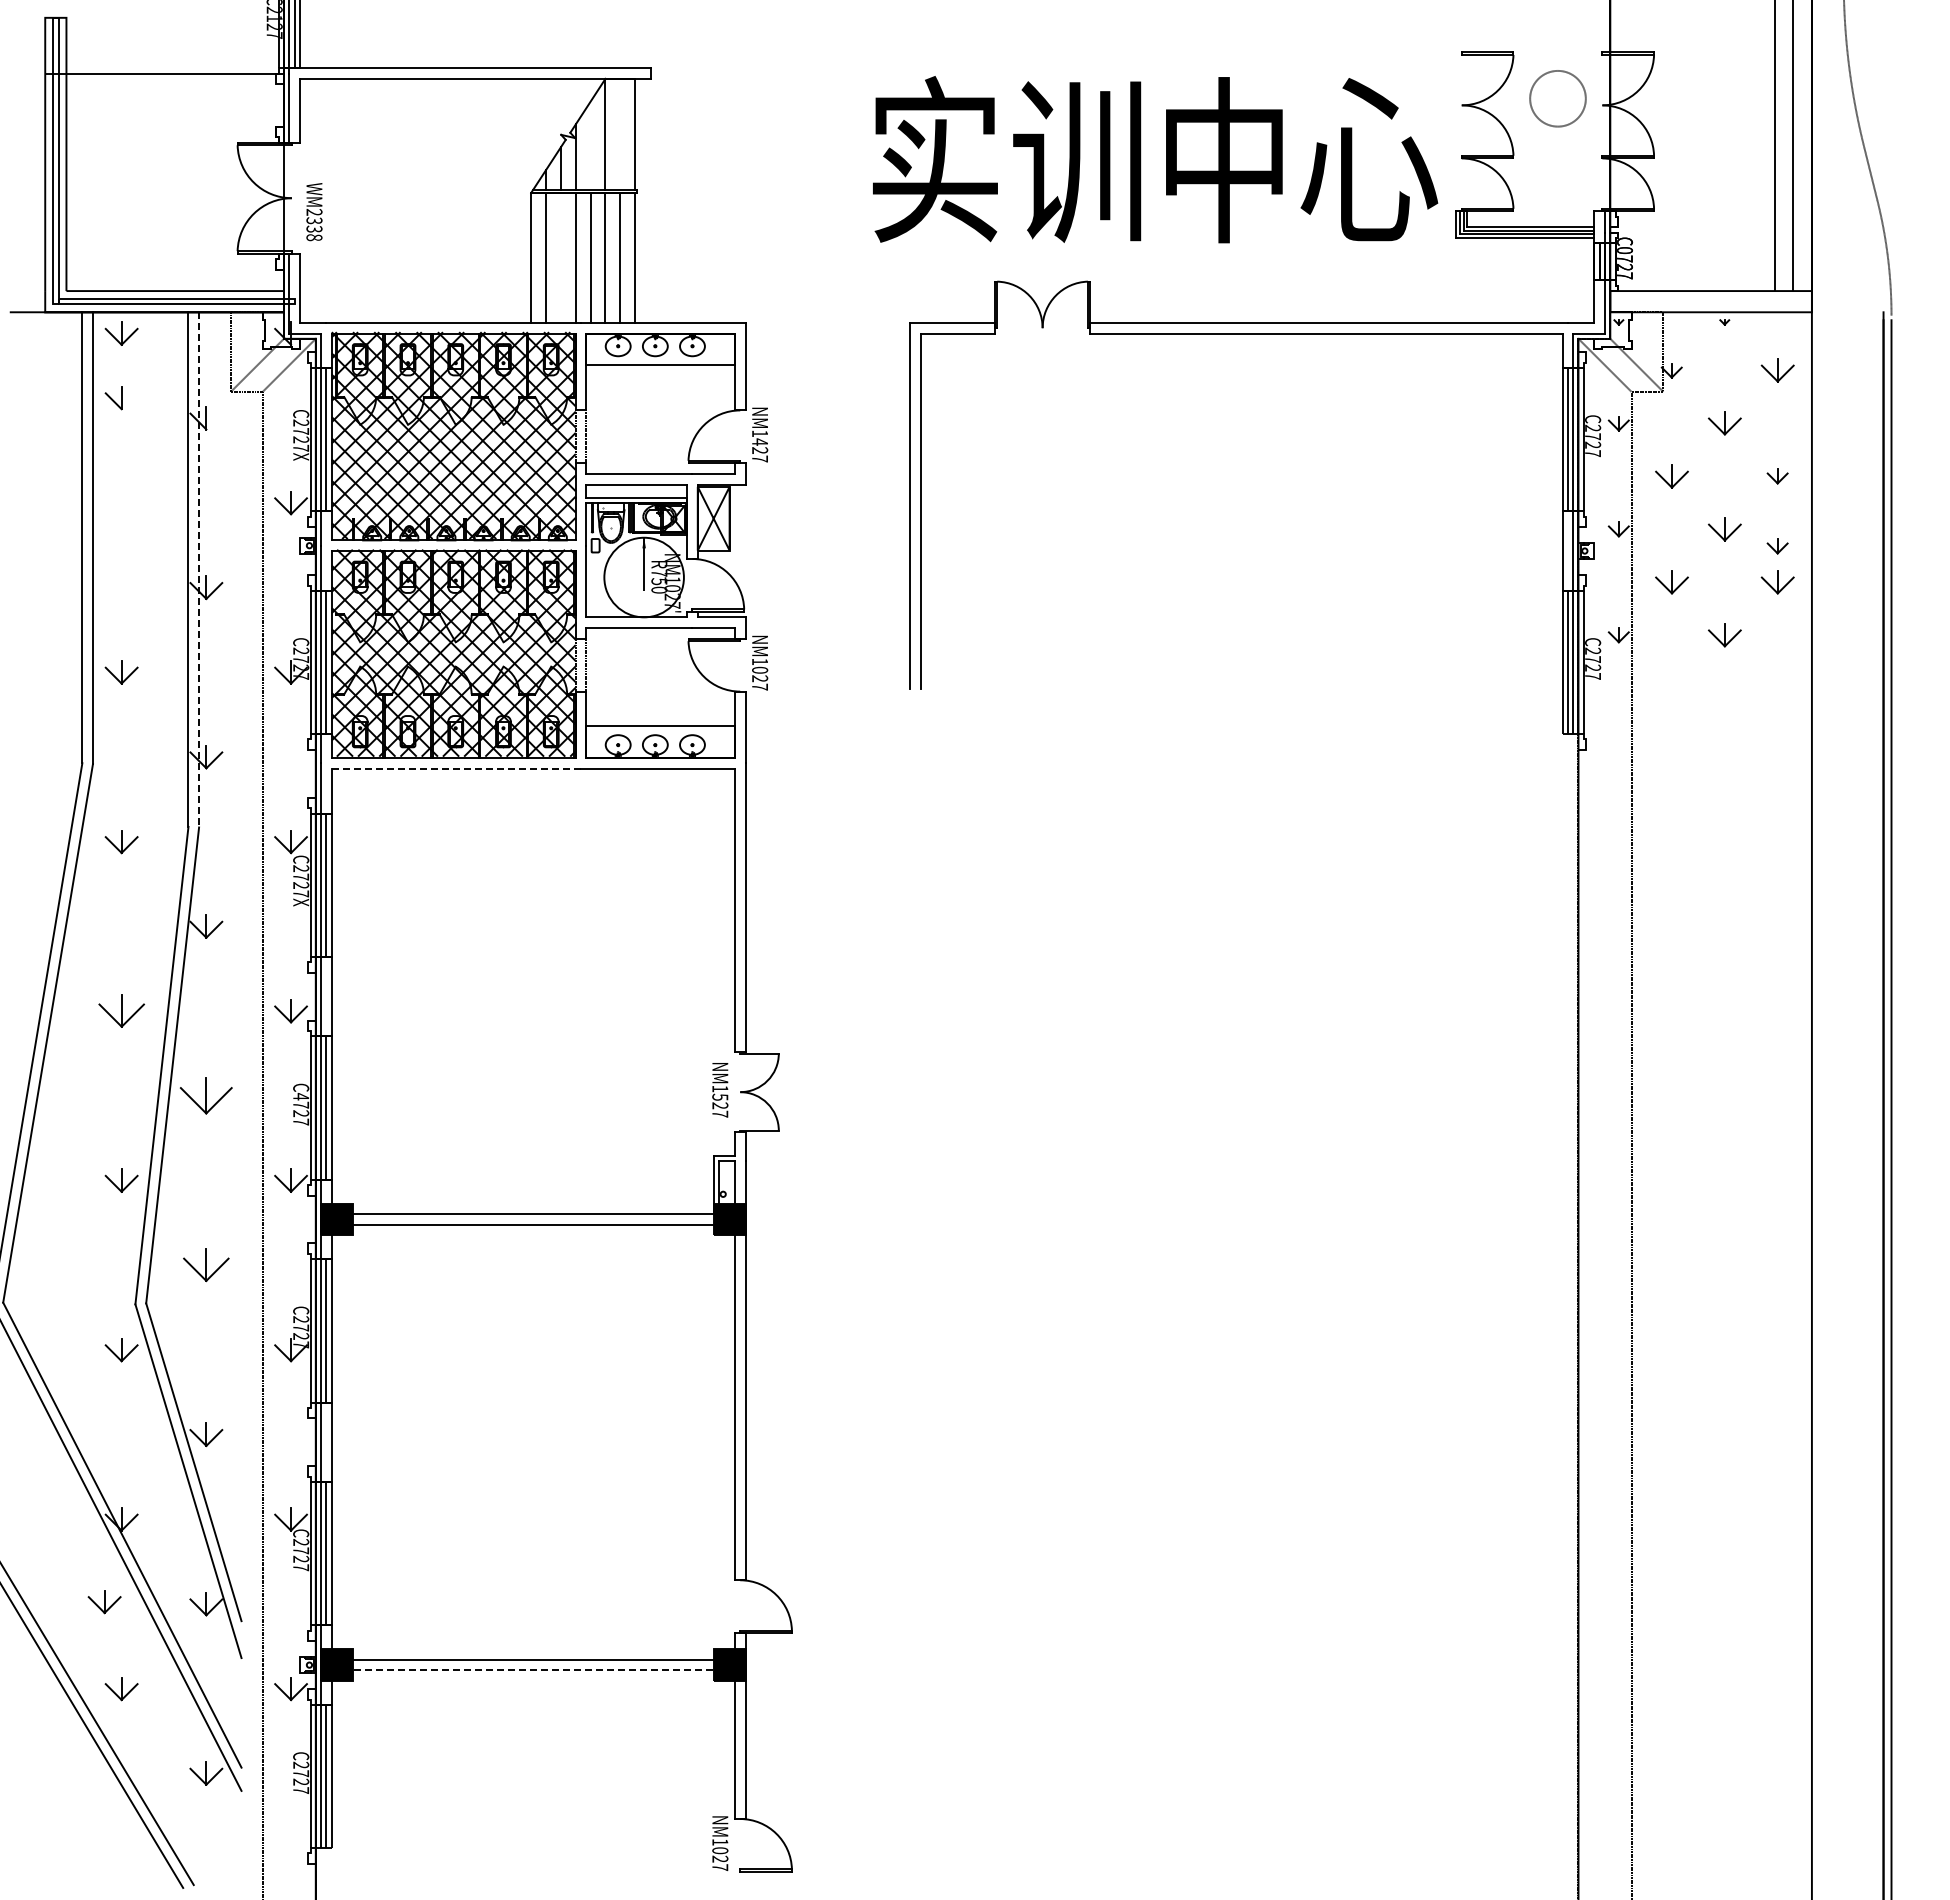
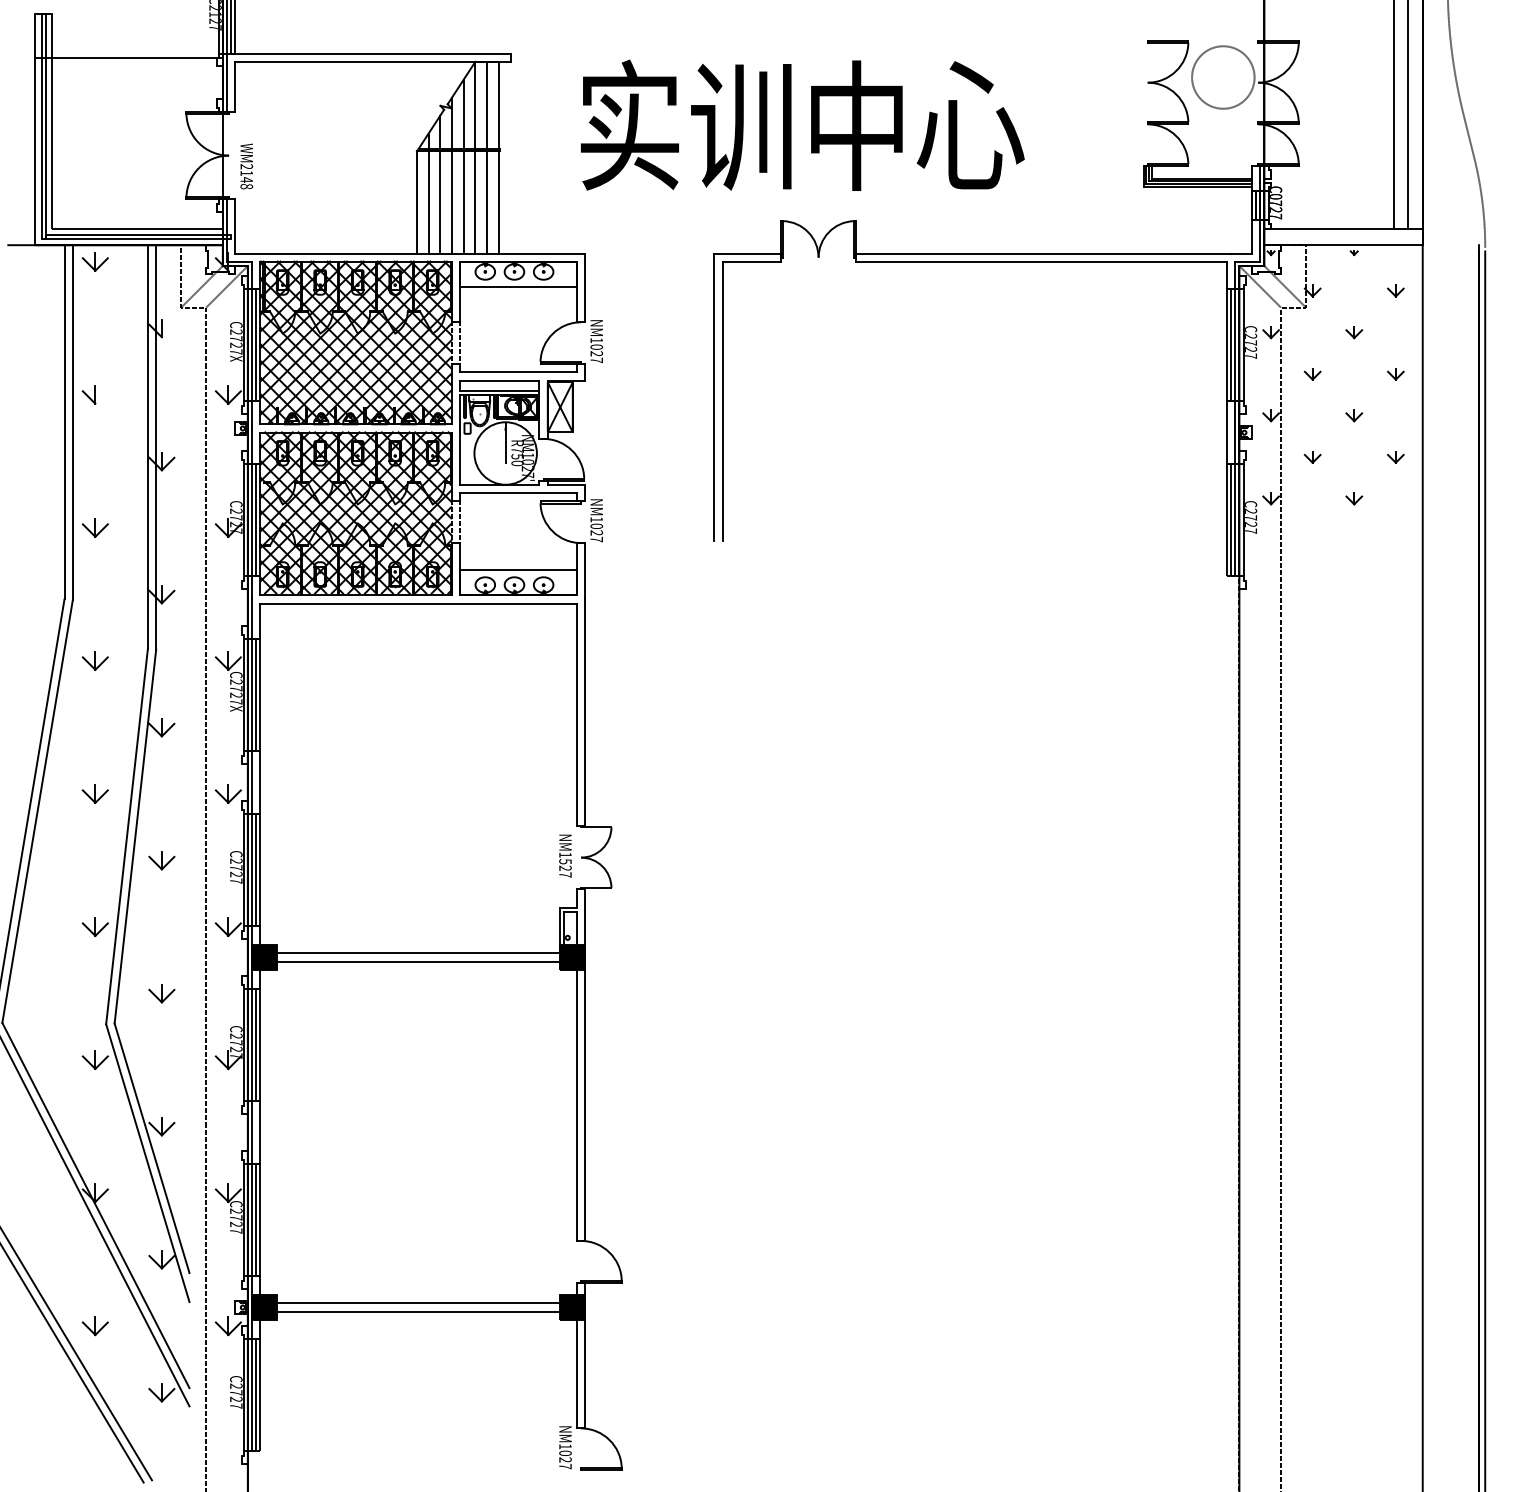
circle: (1557, 98) -> (1222, 77), size x1.43
line: (620, 133) -> (487, 104), added
line: (590, 145) -> (463, 114), added
text: (1155, 159) -> (802, 125), moved
text: (314, 224) -> (246, 176), WM2338 -> WM2148
line: (560, 257) -> (439, 202), added
part: (1777, 370) -> (1395, 290), size x0.62
part: (113, 398) -> (88, 395), moved
part: (1724, 423) -> (1354, 332), size x0.62
text: (760, 441) -> (597, 346), NM1427 -> NM1027
part: (1671, 476) -> (1312, 374), size x0.62
part: (1724, 529) -> (1354, 415), size x0.62
part: (1777, 546) -> (1395, 429), removed
line: (199, 569) -> (156, 447), dashed -> solid
part: (1671, 582) -> (1312, 457), size x0.62
part: (1777, 582) -> (1395, 457), size x0.62
part: (1724, 635) -> (1354, 499), size x0.62
line: (456, 768) -> (358, 603), dashed -> solid
part: (121, 1011) -> (95, 794), size x0.71
part: (206, 1096) -> (161, 861), size x0.62
text: (301, 1096) -> (236, 861), C4727 -> C2727
part: (206, 1265) -> (161, 993), size x0.71
part: (104, 1602) -> (81, 1258), removed
line: (533, 1670) -> (418, 1311), dashed -> solid

